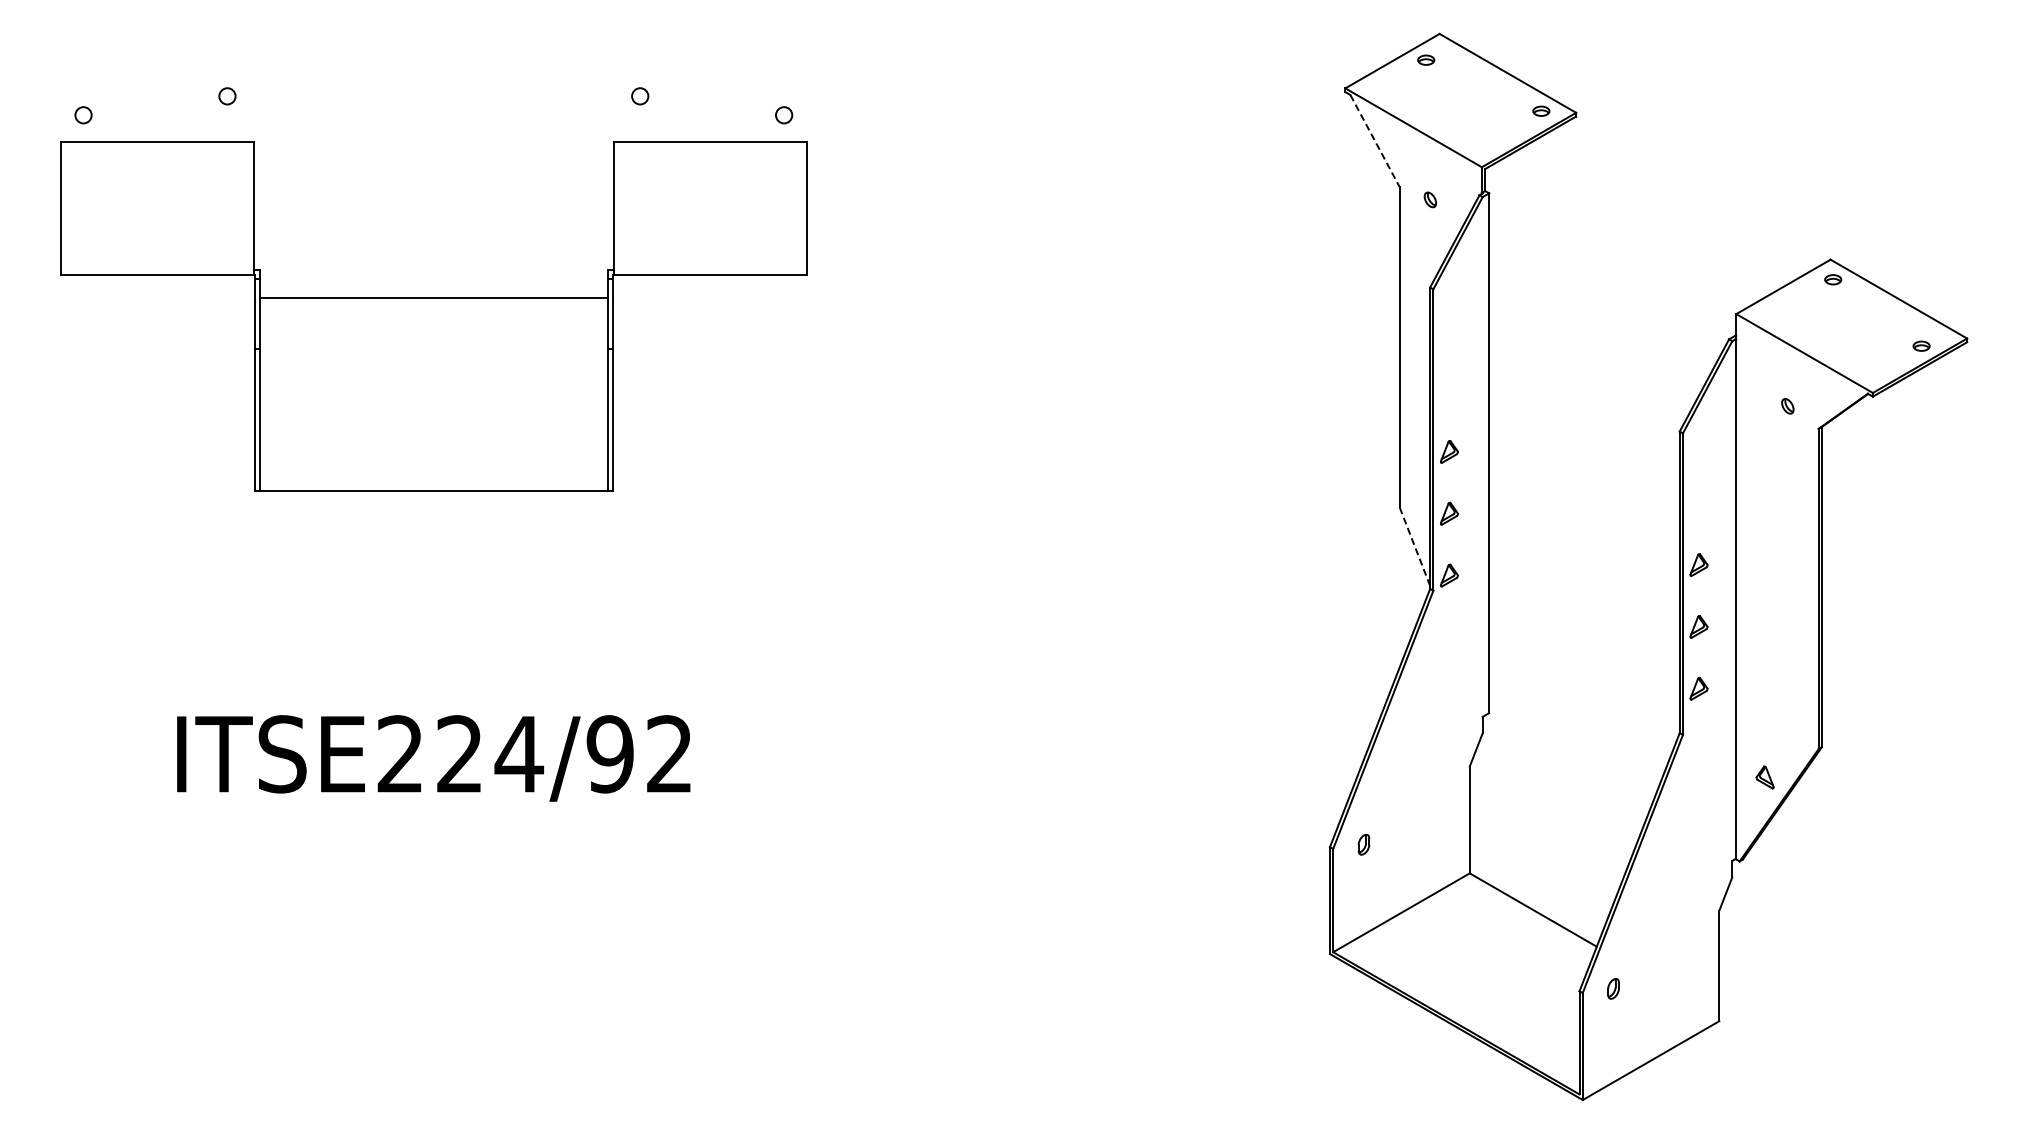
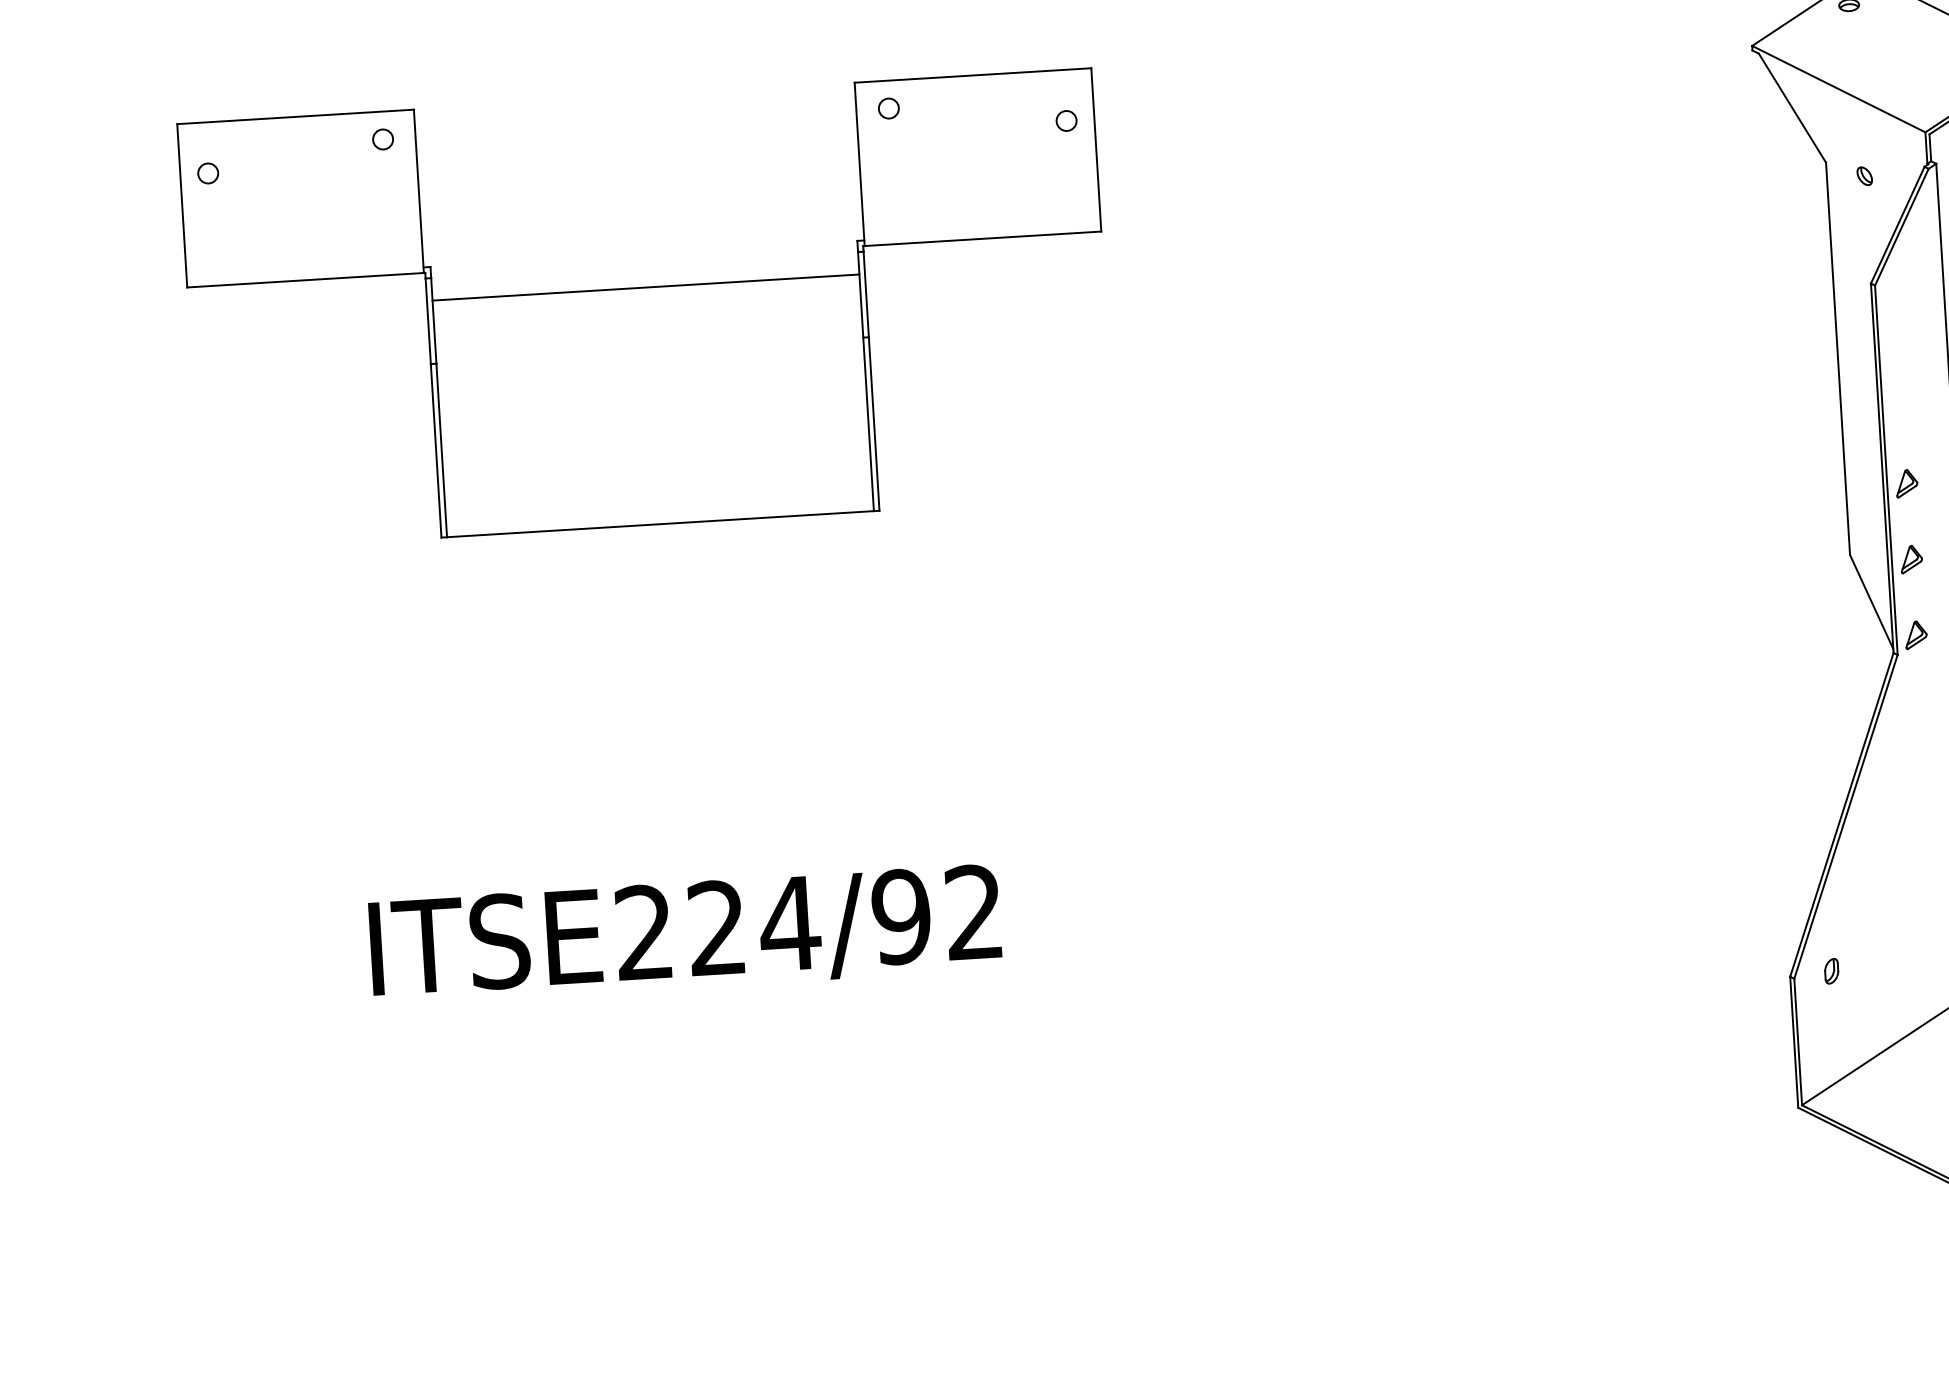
line: (1375, 141) -> (1793, 108), dashed -> solid
part: (433, 316) -> (646, 310), moved
line: (1414, 546) -> (1871, 602), dashed -> solid

